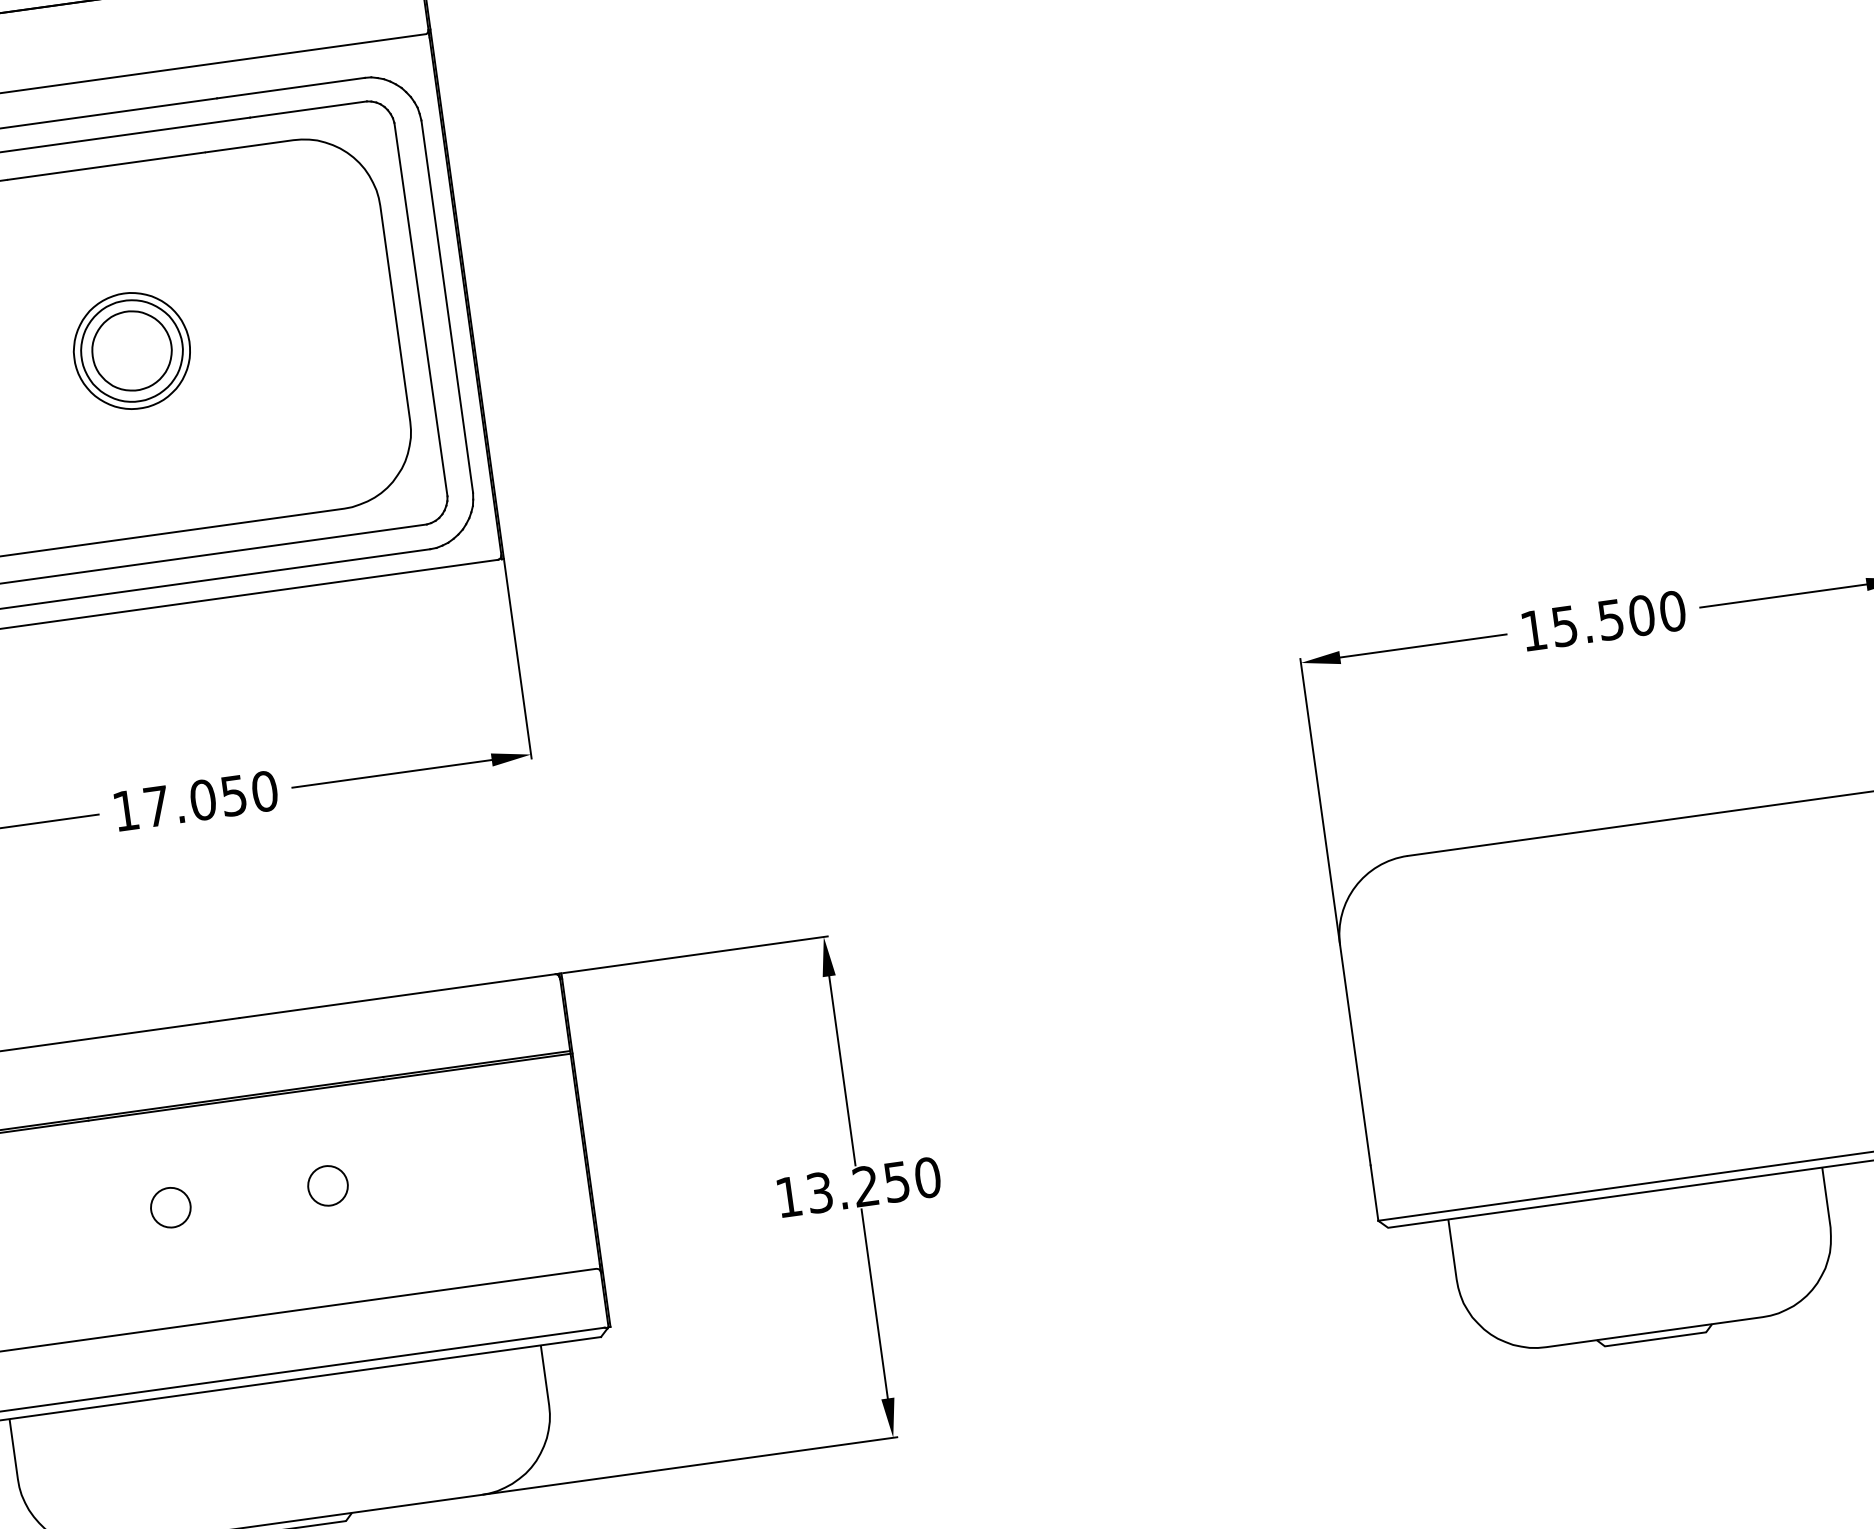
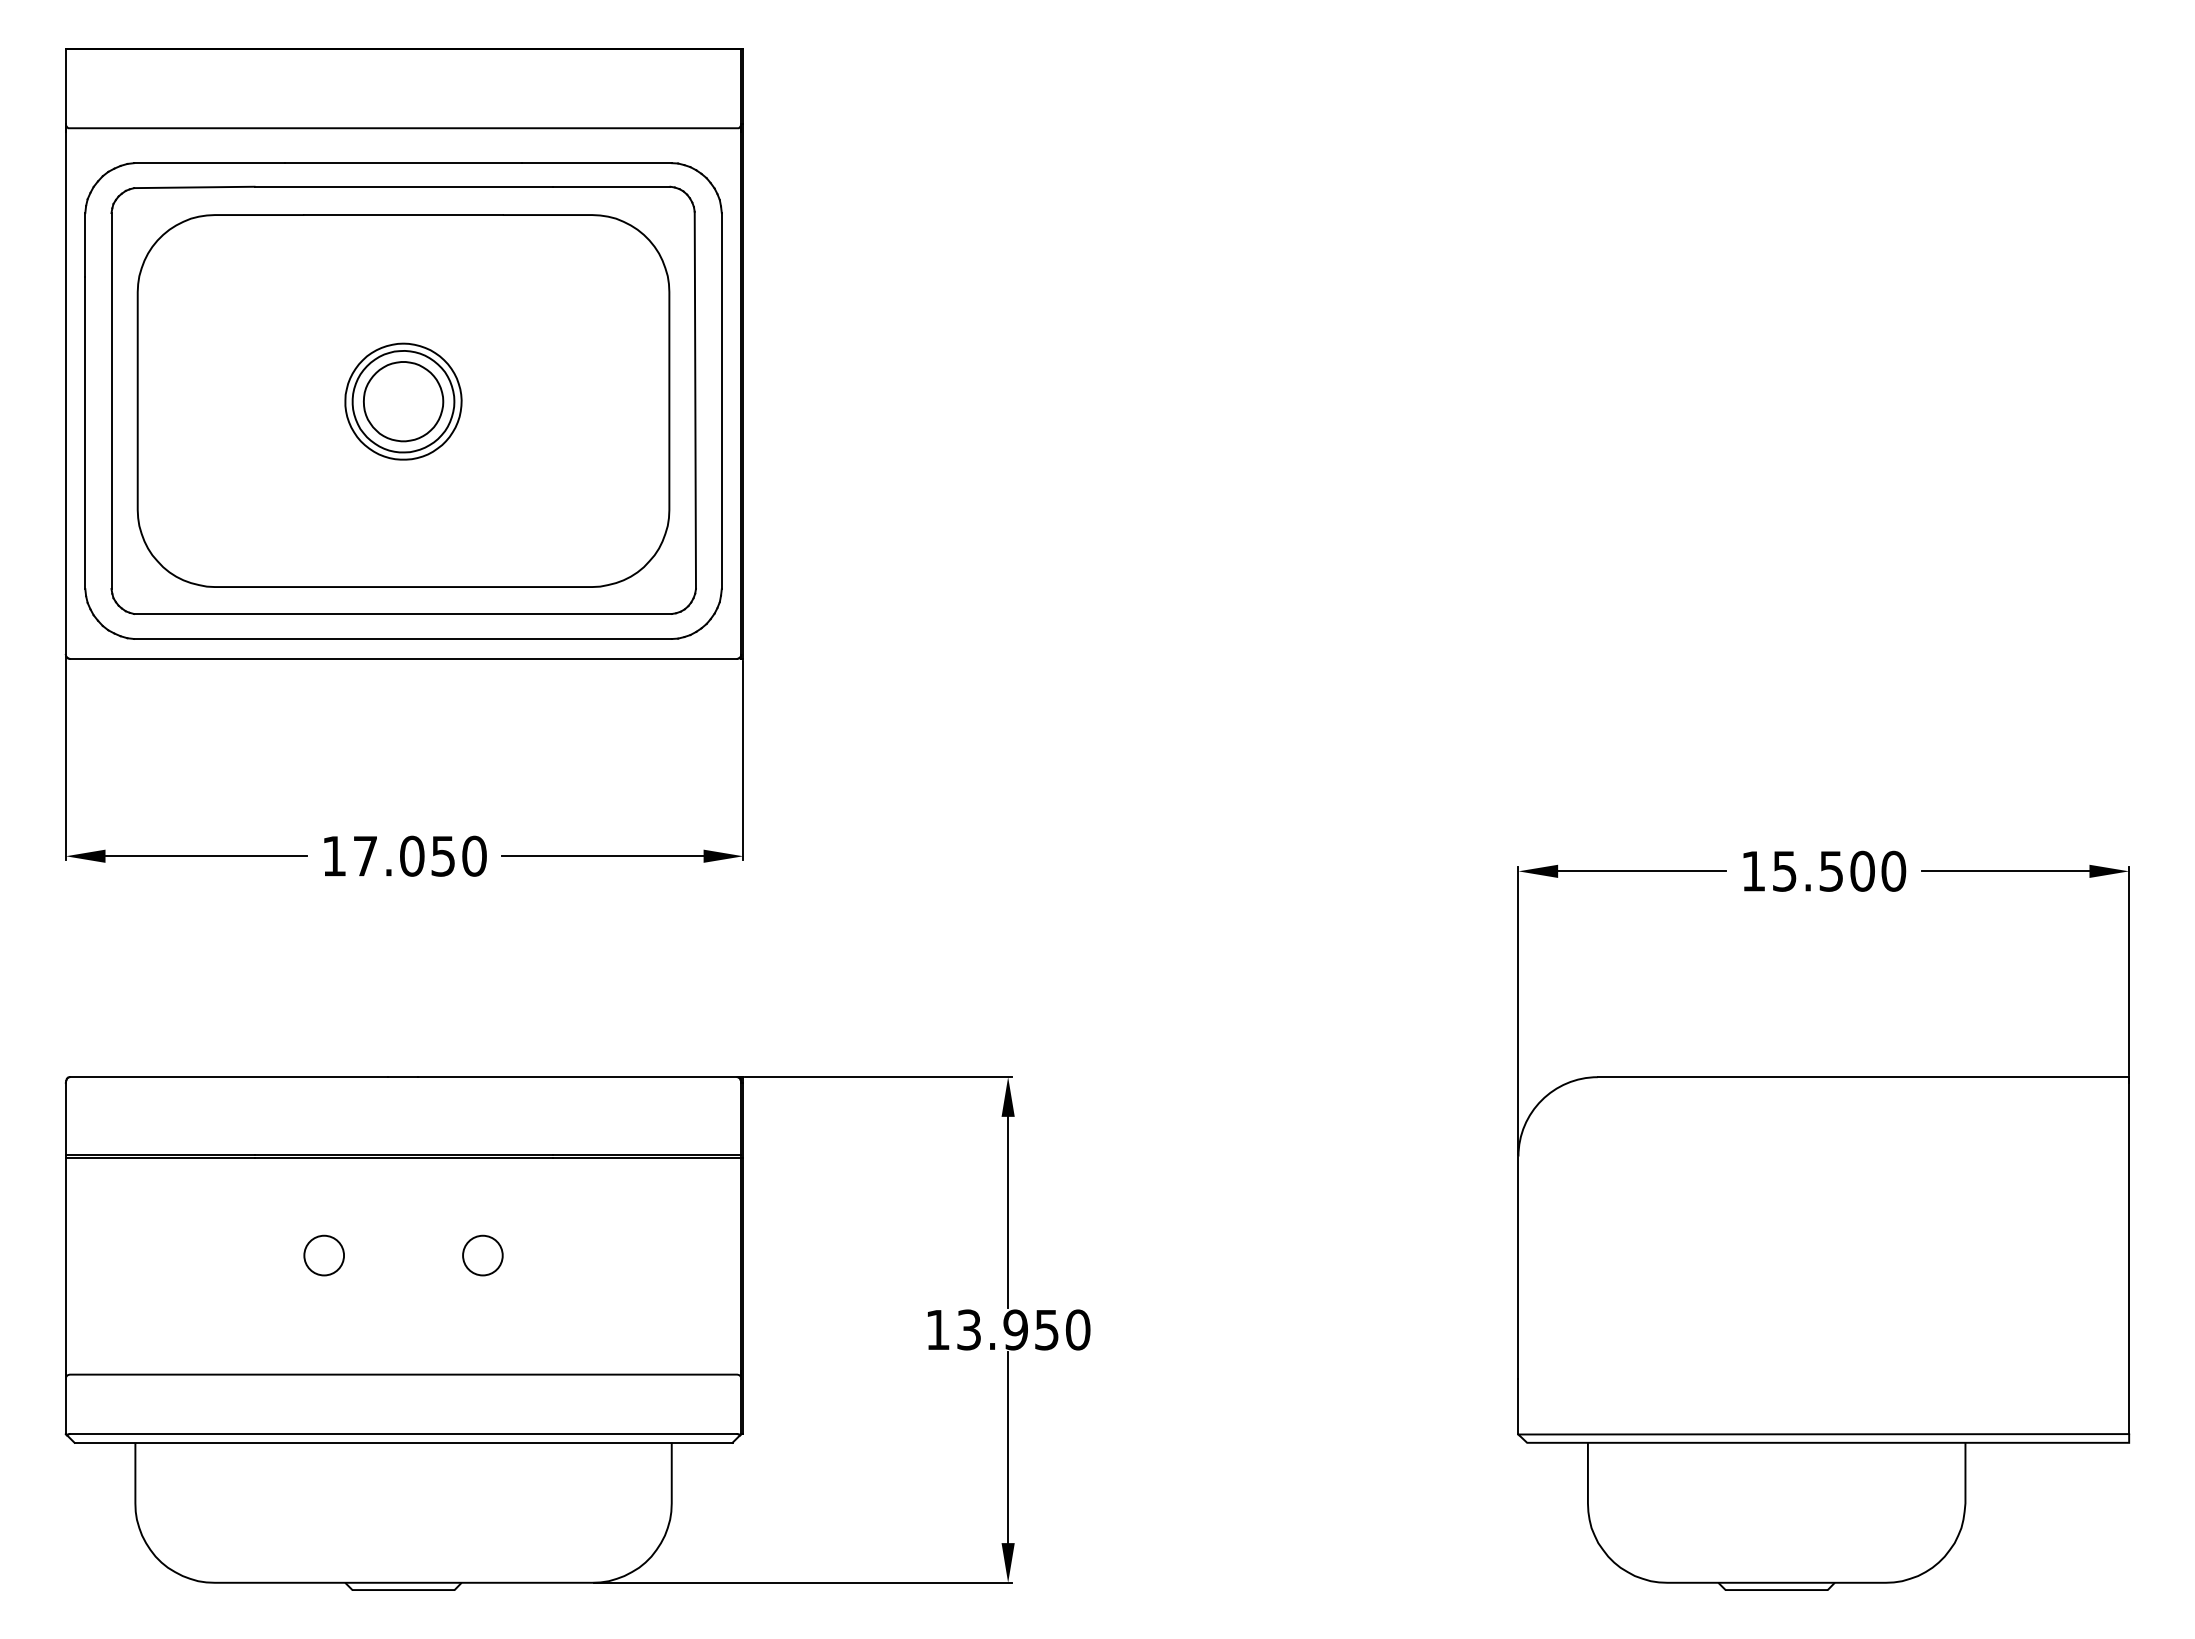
text: (865, 1185) -> (1015, 1329), 13.250 -> 13.950

